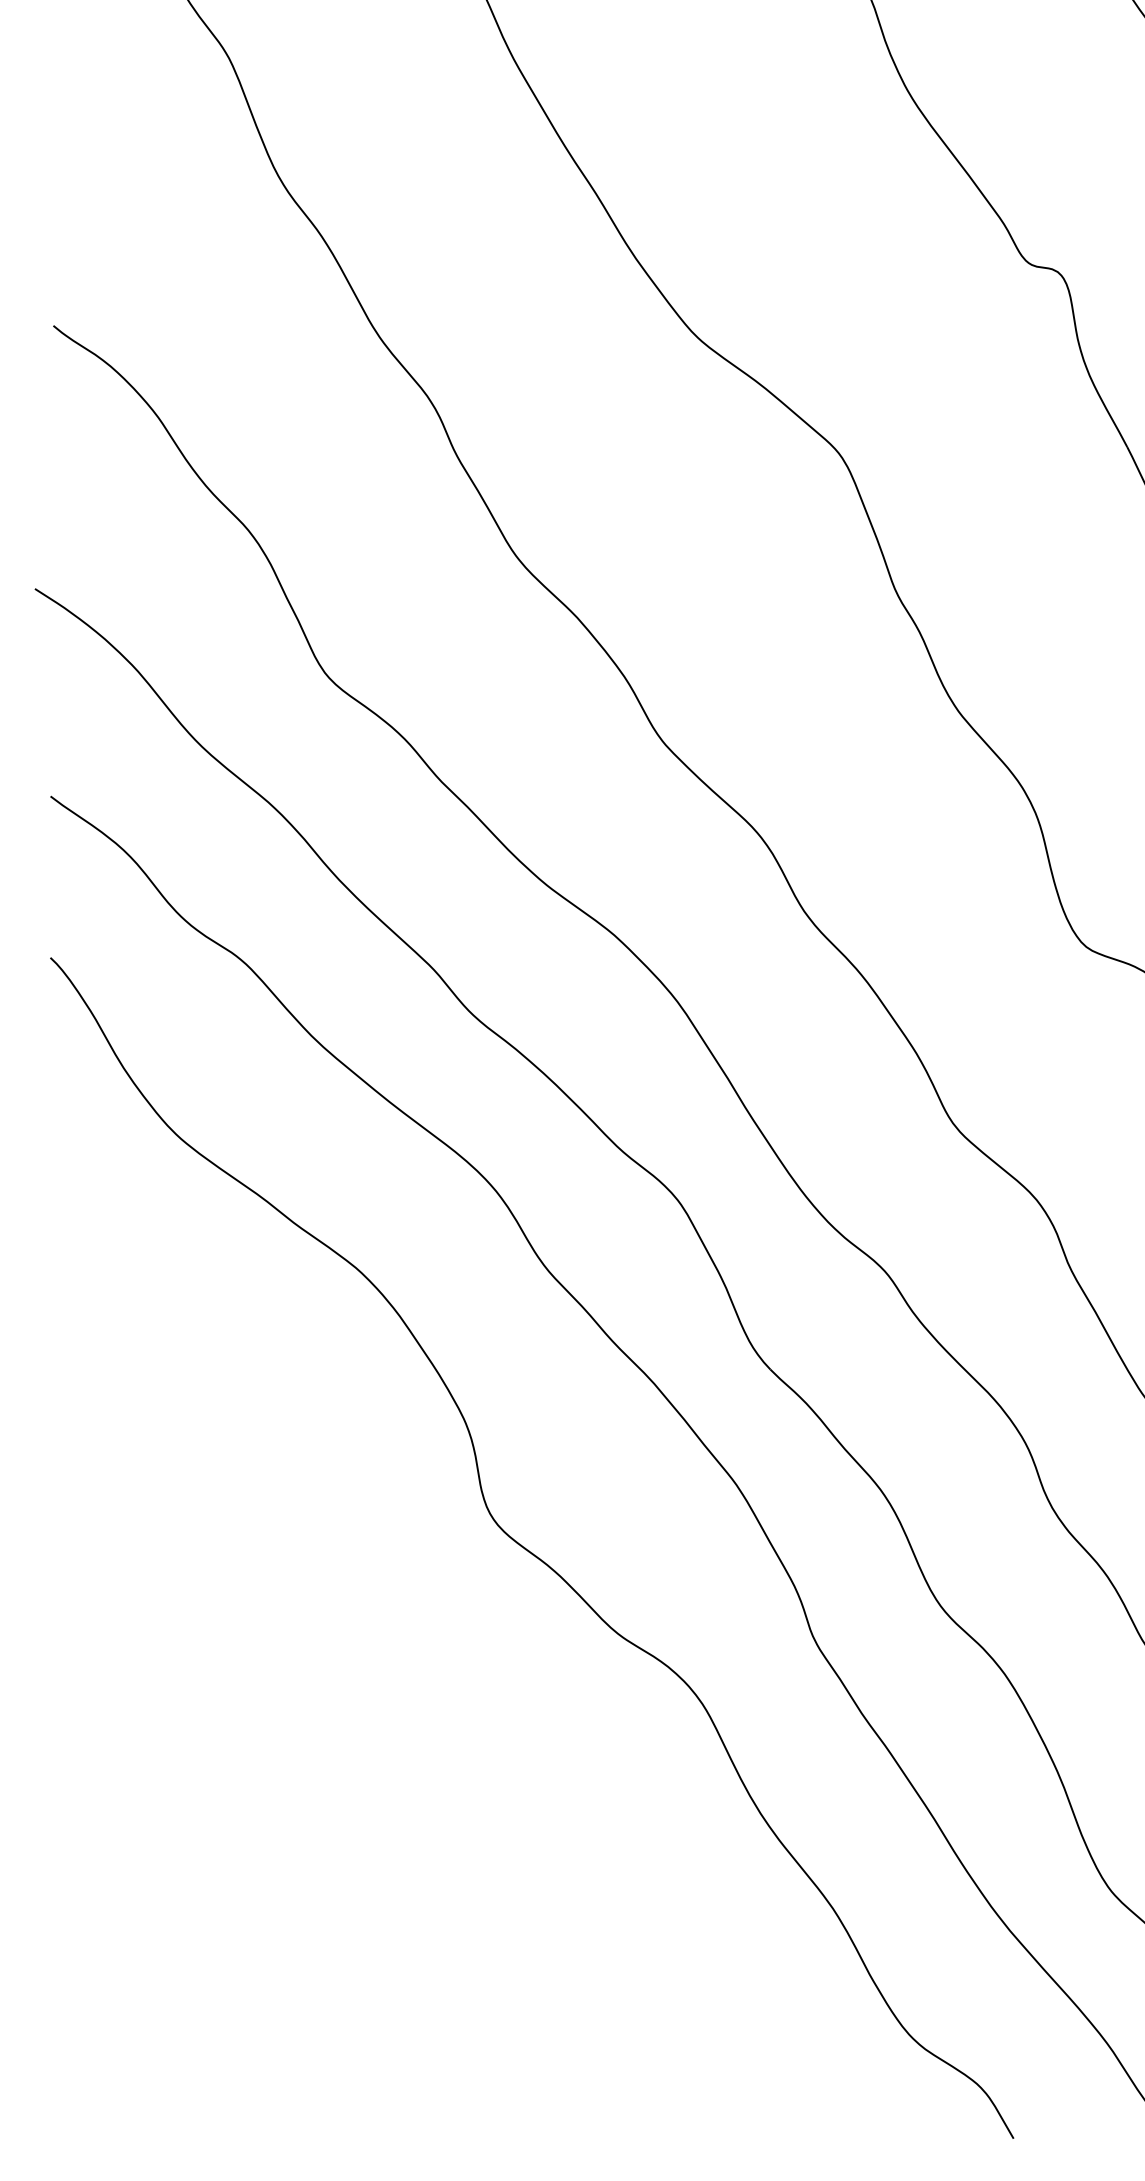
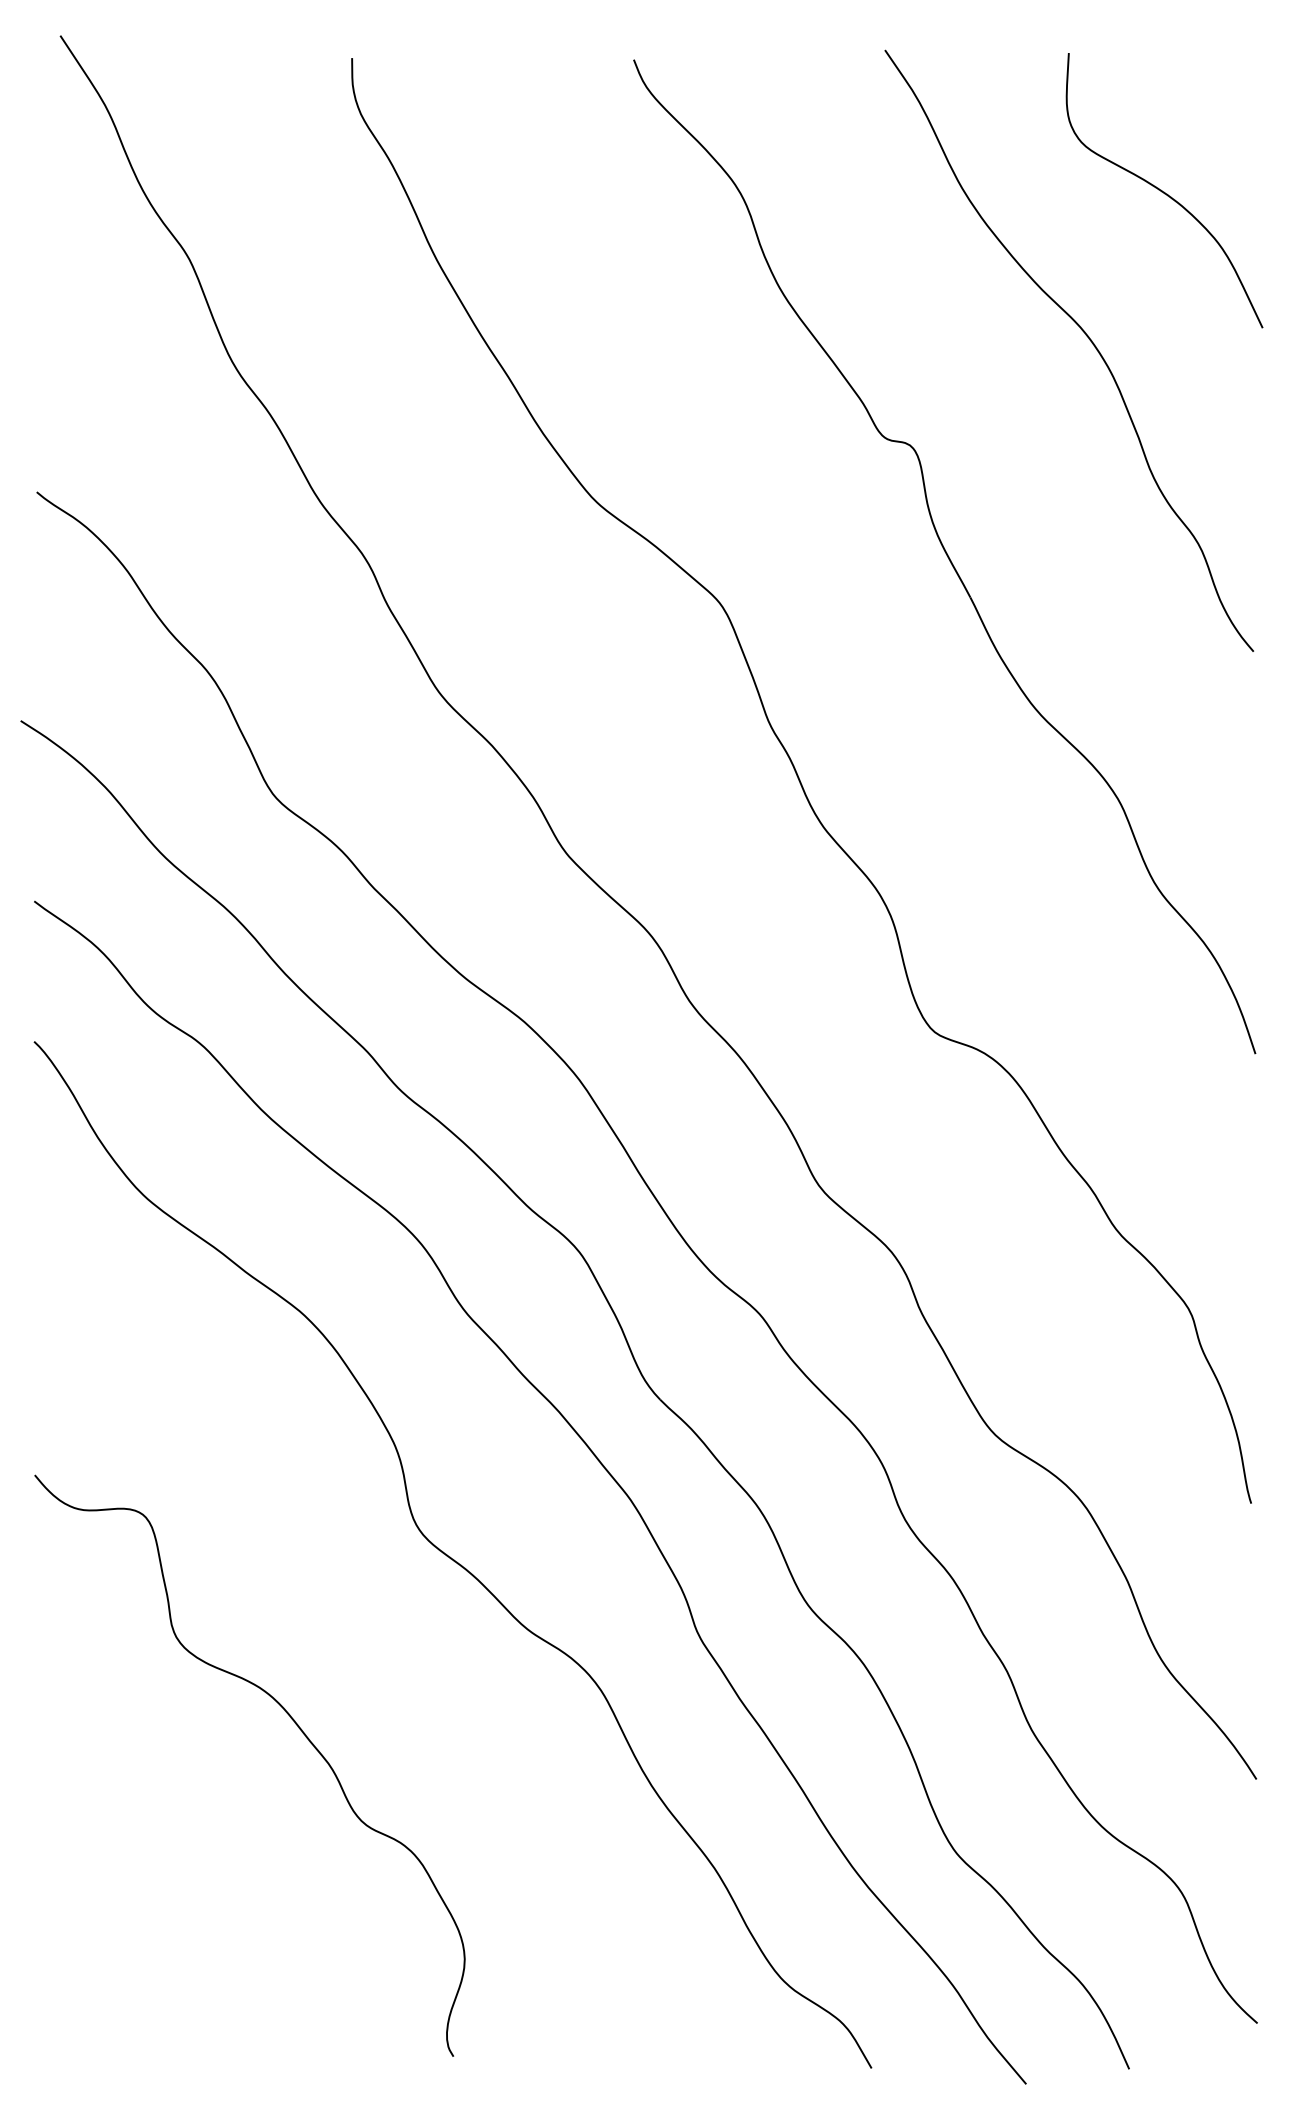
curve: (354, 1747) -> (298, 1728), added

